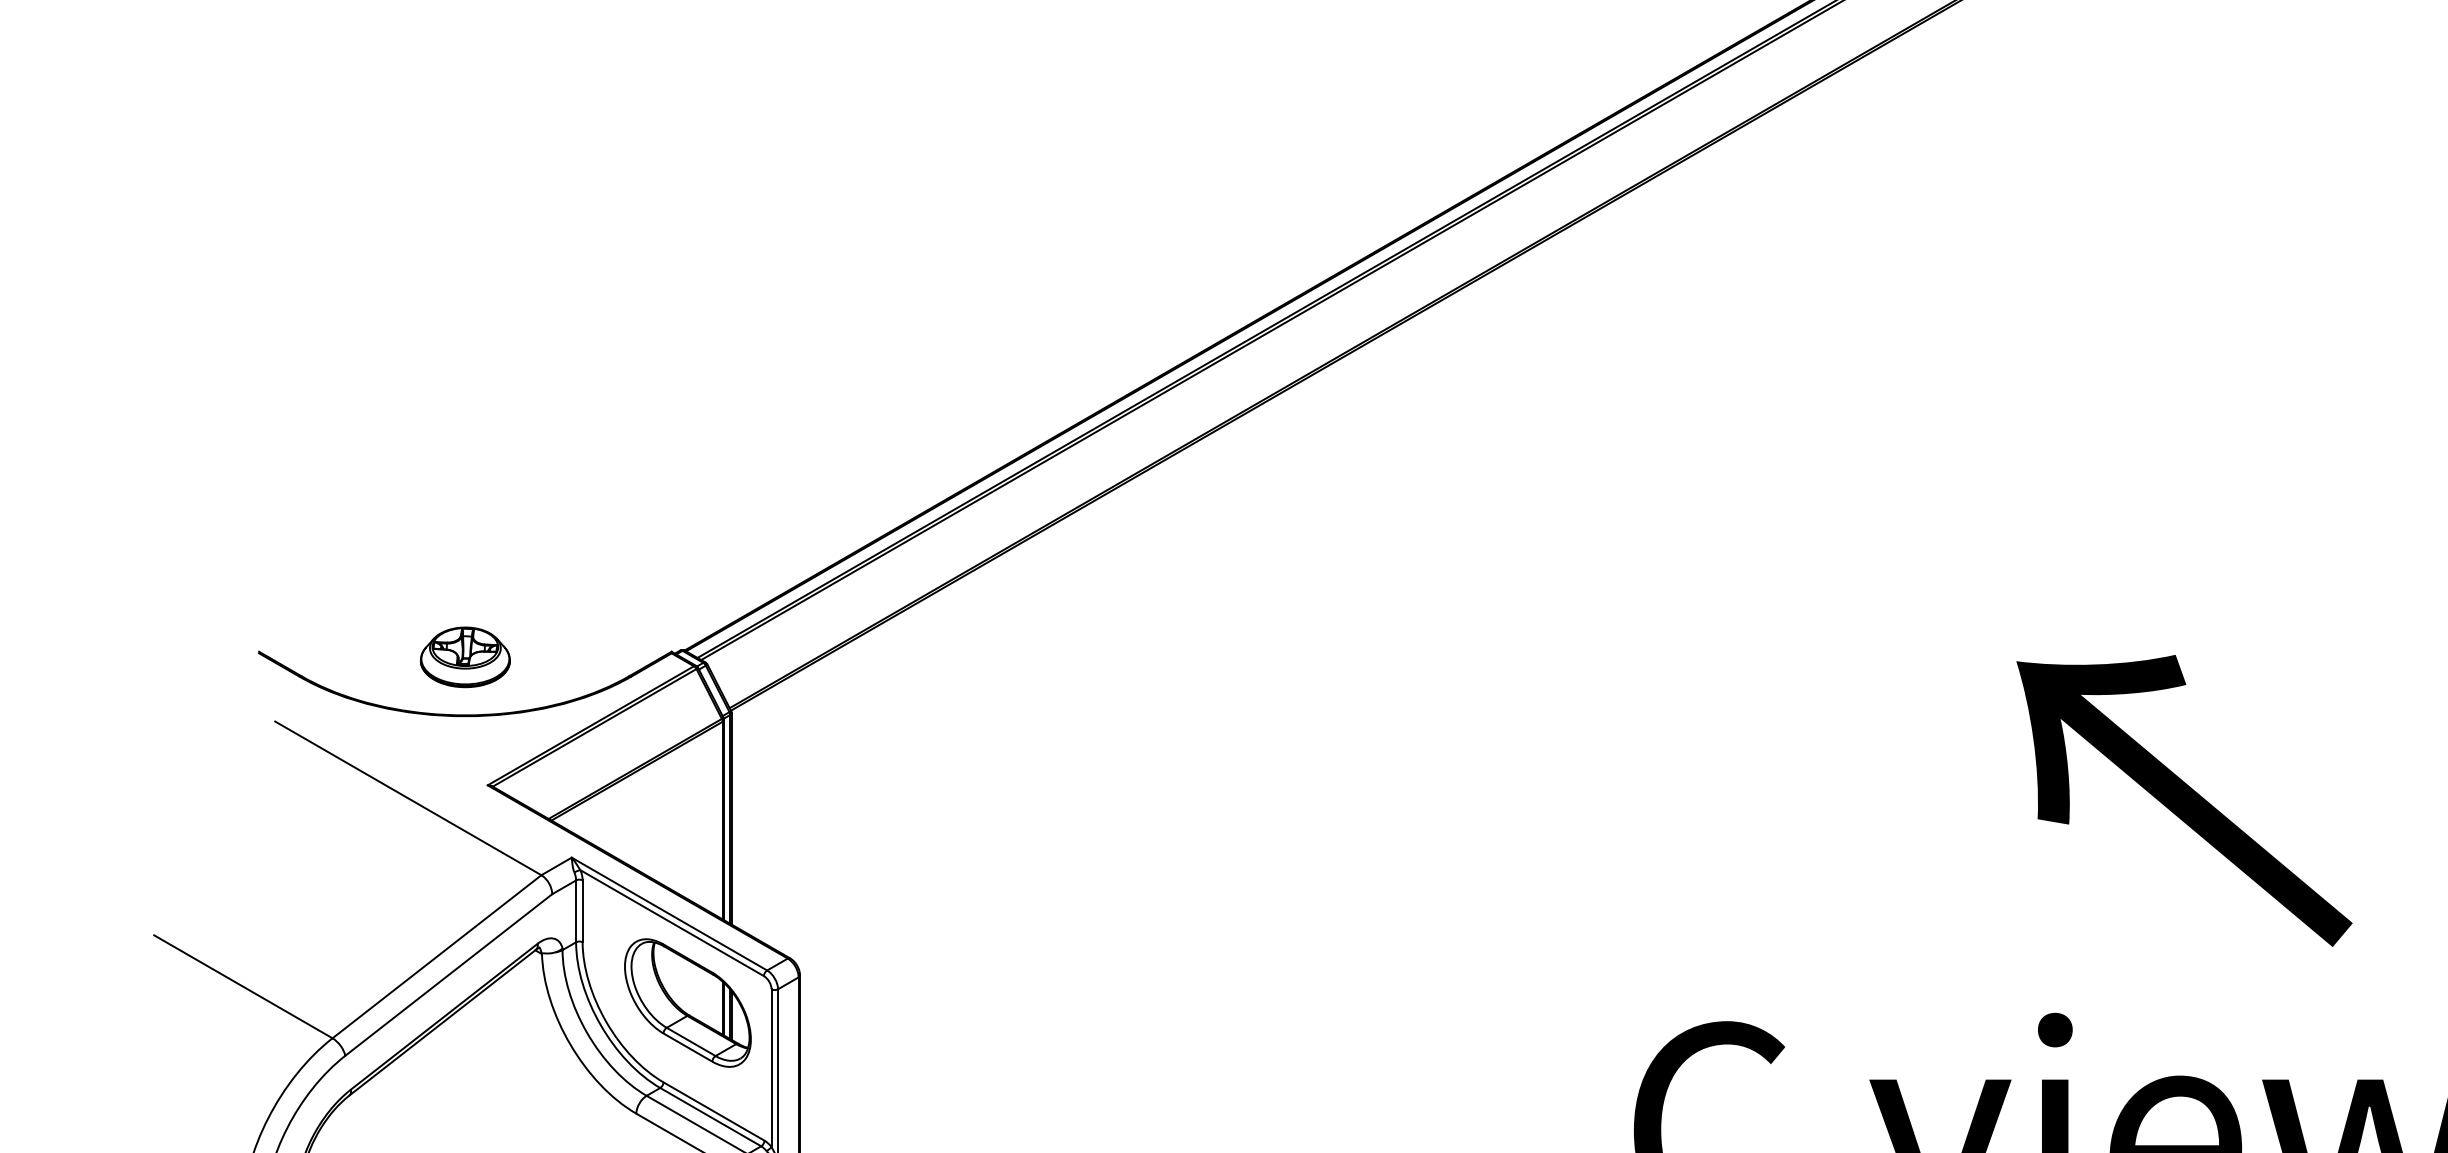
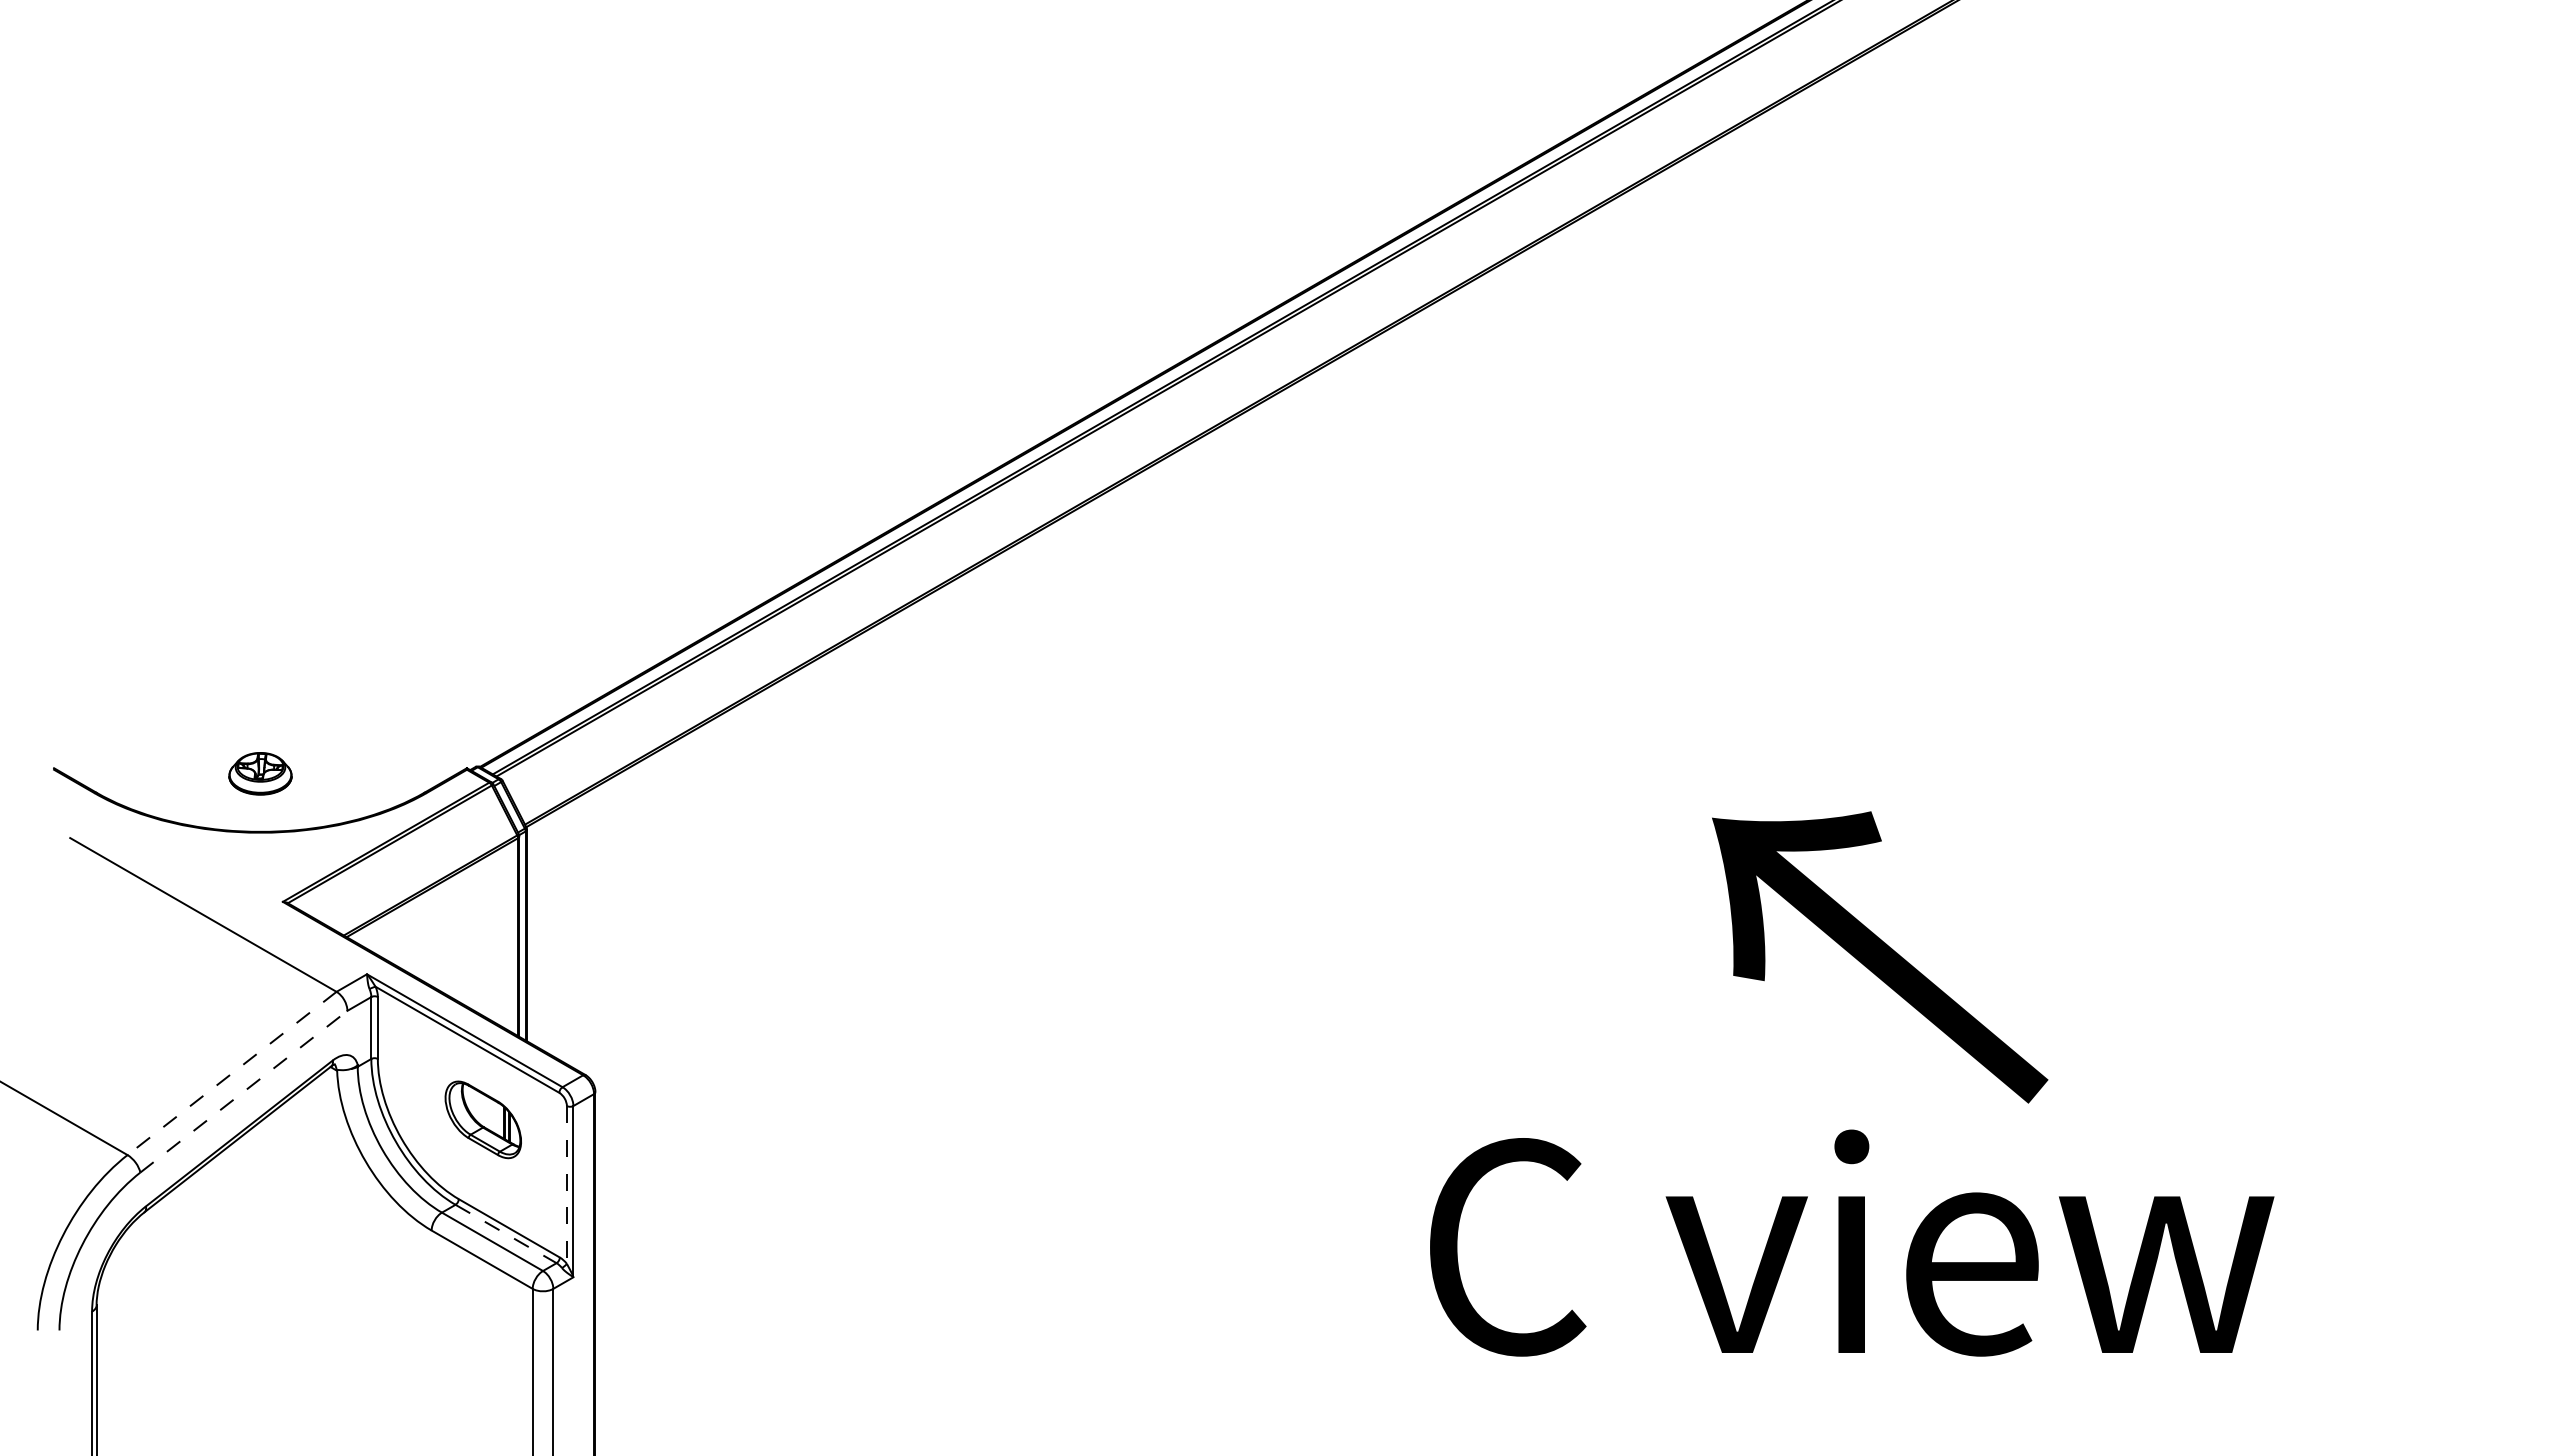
part: (465, 657) -> (260, 773), size x0.7
text: (2184, 800) -> (1880, 957), moved
line: (437, 956) -> (232, 1073), solid -> dashed
line: (449, 974) -> (244, 1091), solid -> dashed
part: (688, 1002) -> (483, 1119), size x0.6
line: (771, 1067) -> (566, 1184), solid -> dashed
line: (711, 1117) -> (506, 1234), solid -> dashed

